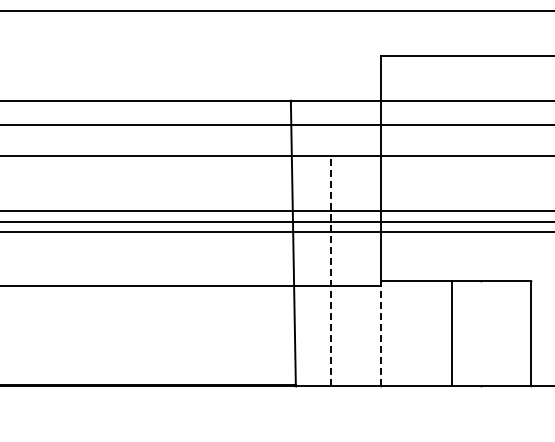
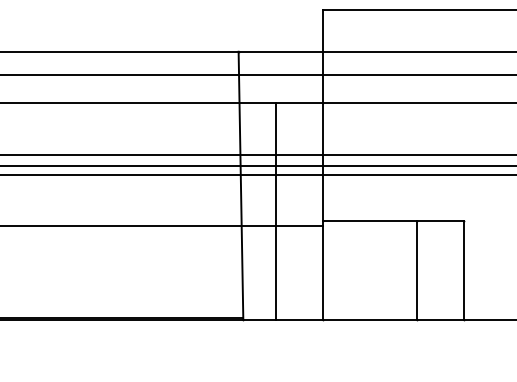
line: (330, 270) -> (275, 210), dashed -> solid
line: (381, 333) -> (323, 270), dashed -> solid
line: (452, 333) -> (417, 270), moved

